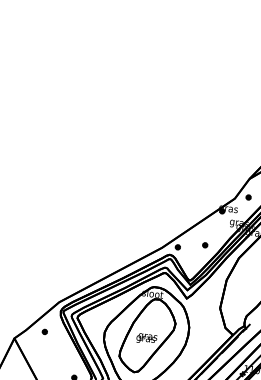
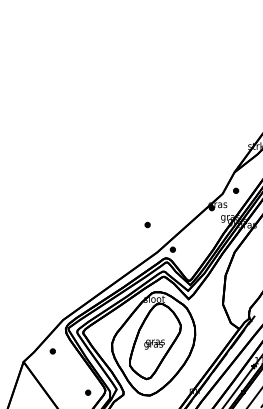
part: (205, 244) -> (147, 224), moved

